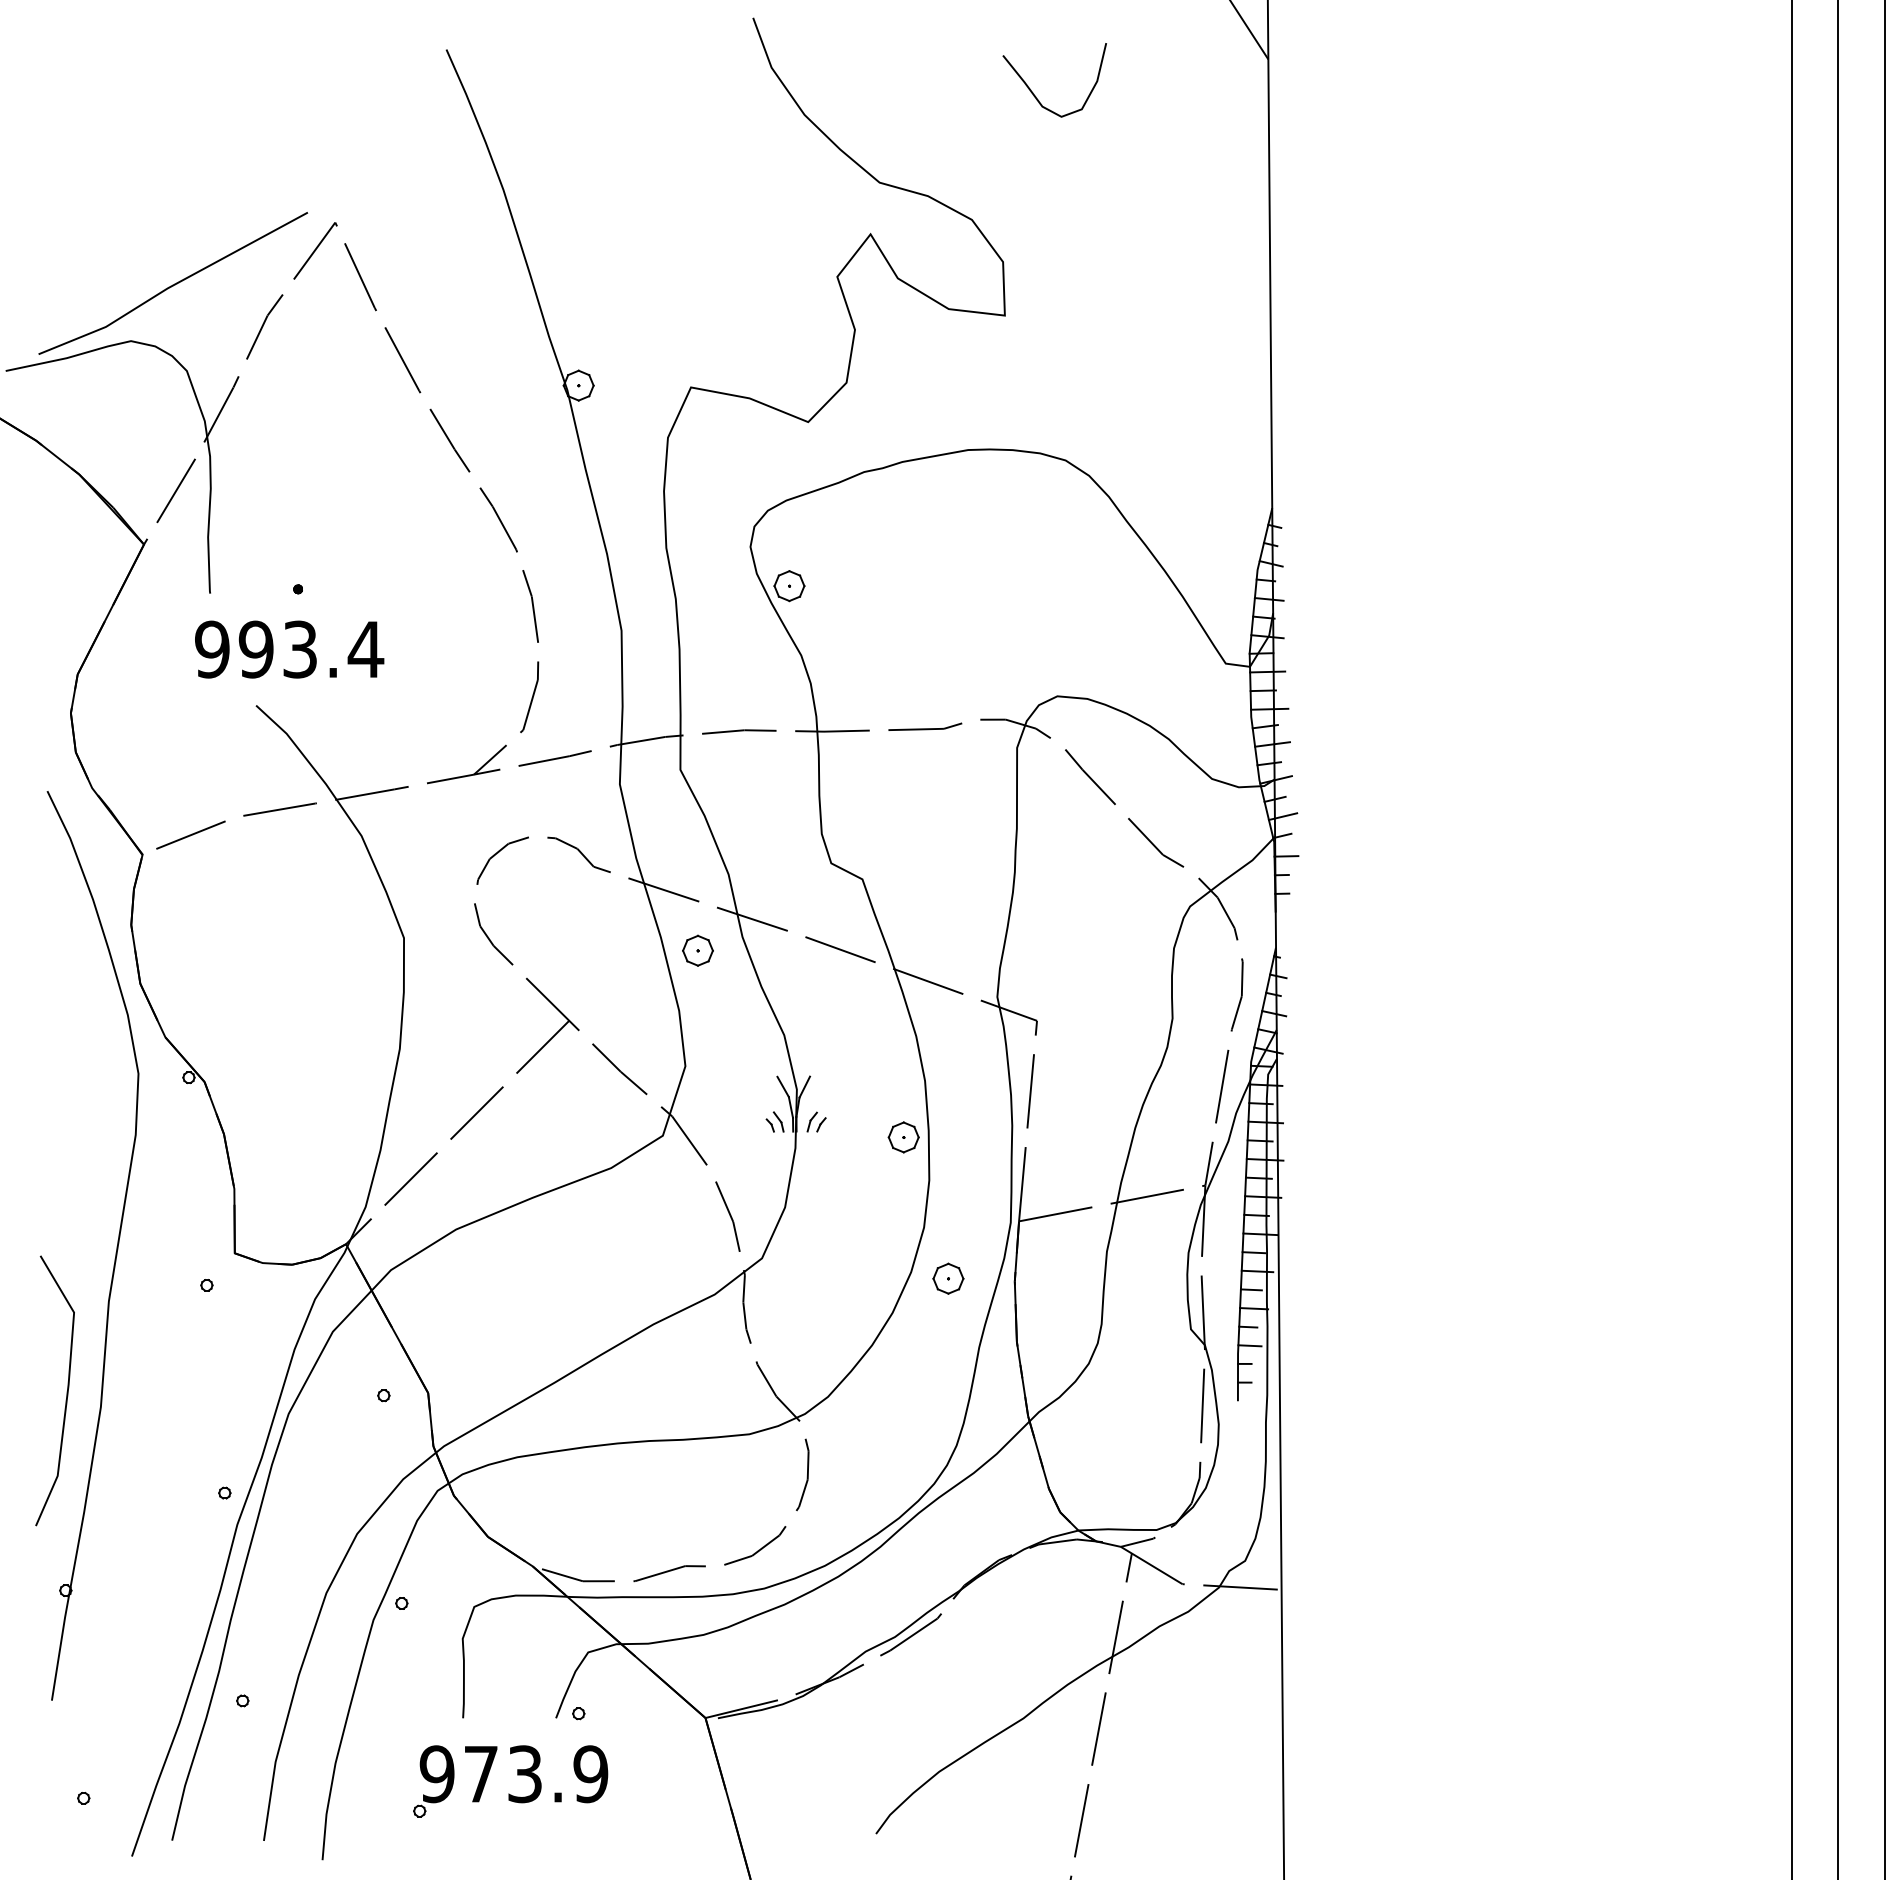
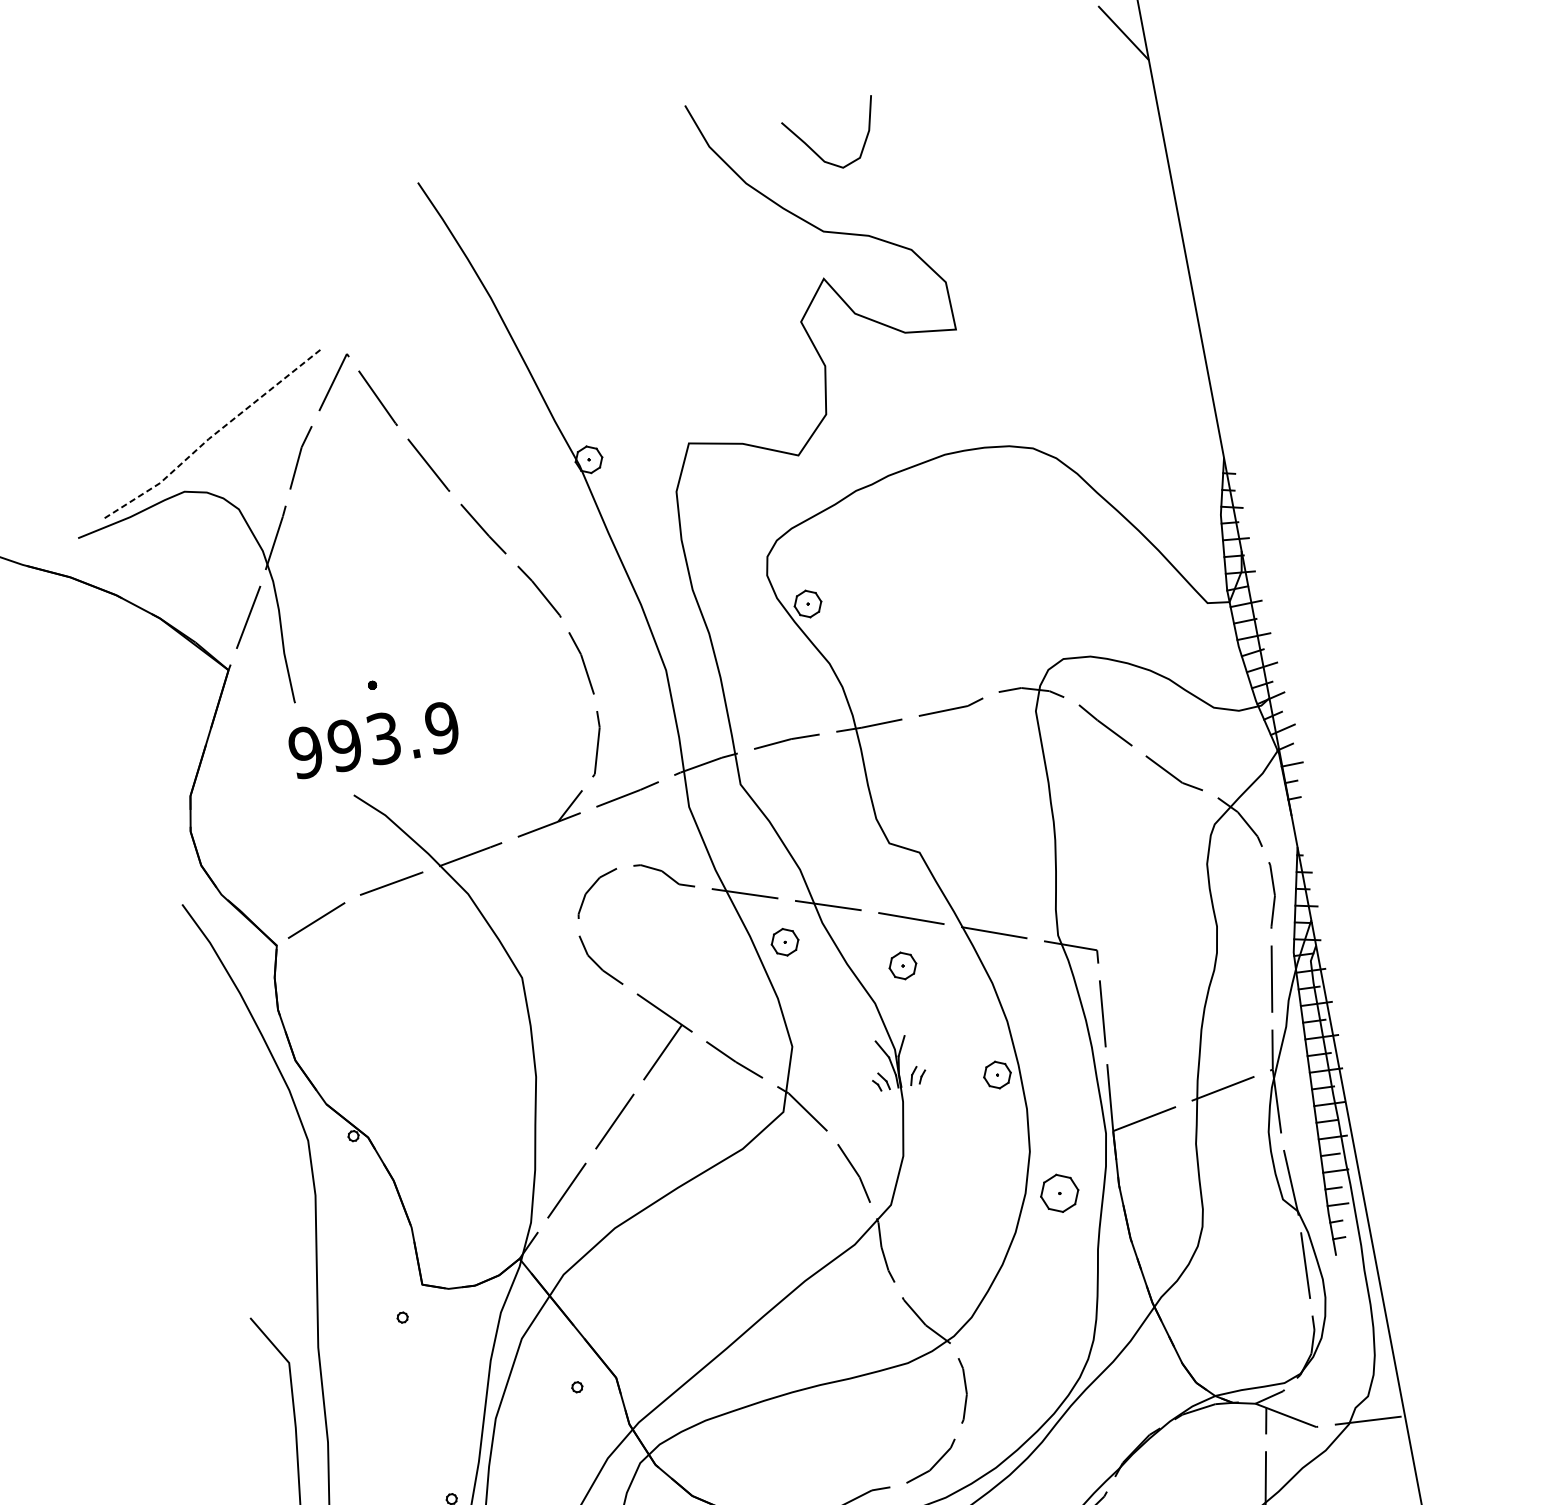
curve: (1036, 96) -> (817, 153), moved
line: (172, 285) -> (212, 435), solid -> dashed
text: (365, 649) -> (441, 727), 993.4 -> 993.9
part: (821, 999) -> (902, 965), added
part: (948, 1278) -> (1059, 1193), size x1.4

